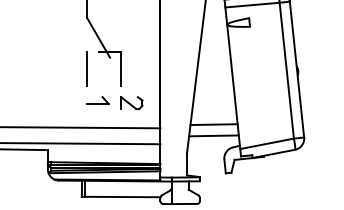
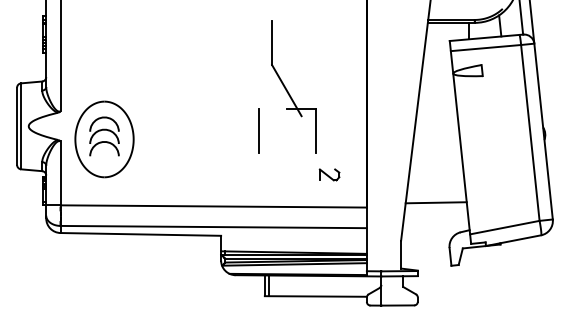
line: (86, 68) -> (258, 130), moved
part: (97, 100) -> (285, 171), removed
part: (131, 102) -> (329, 174), size x0.7
line: (213, 135) -> (435, 216), removed

